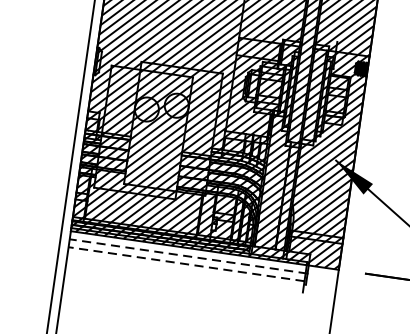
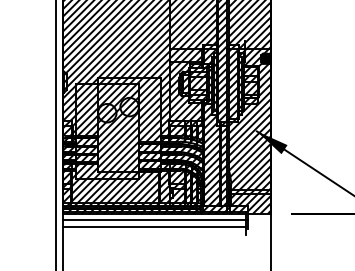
line: (187, 256) -> (154, 220), dashed -> solid
line: (186, 264) -> (154, 226), dashed -> solid

